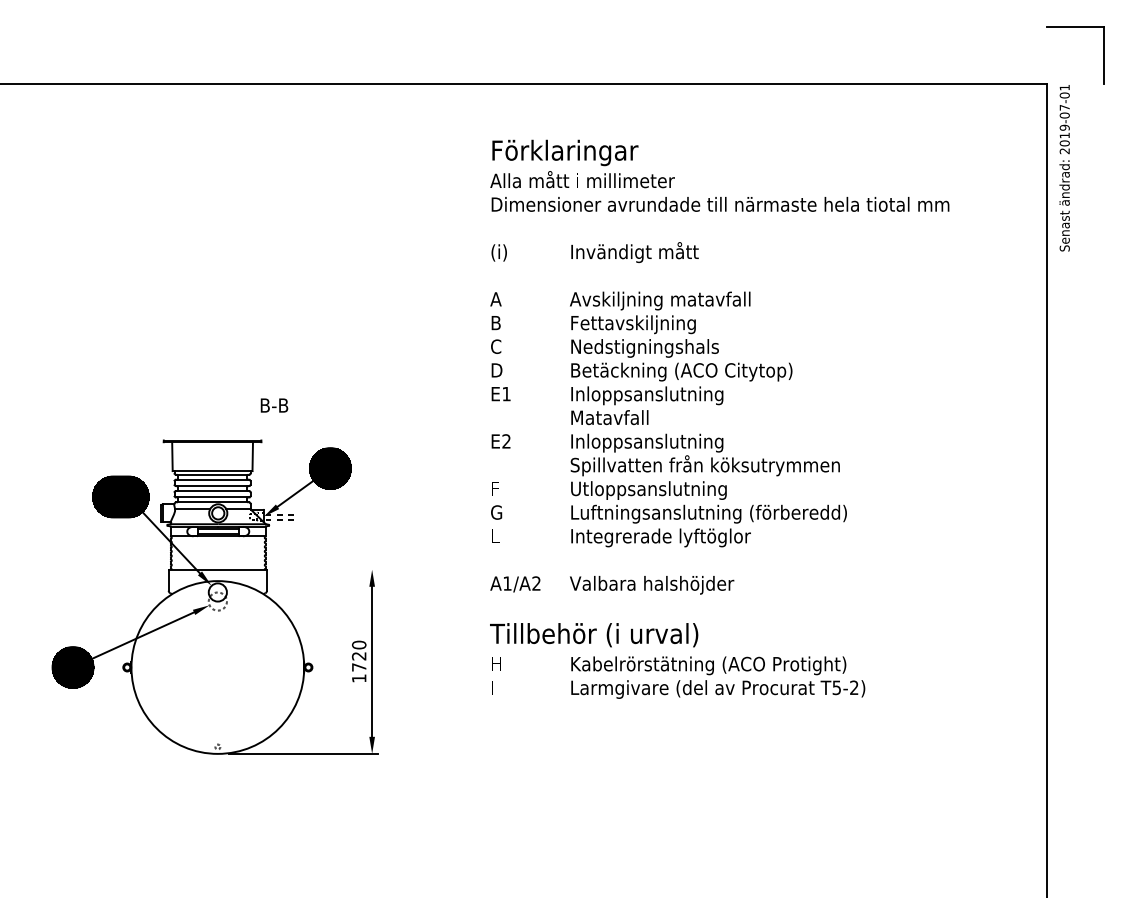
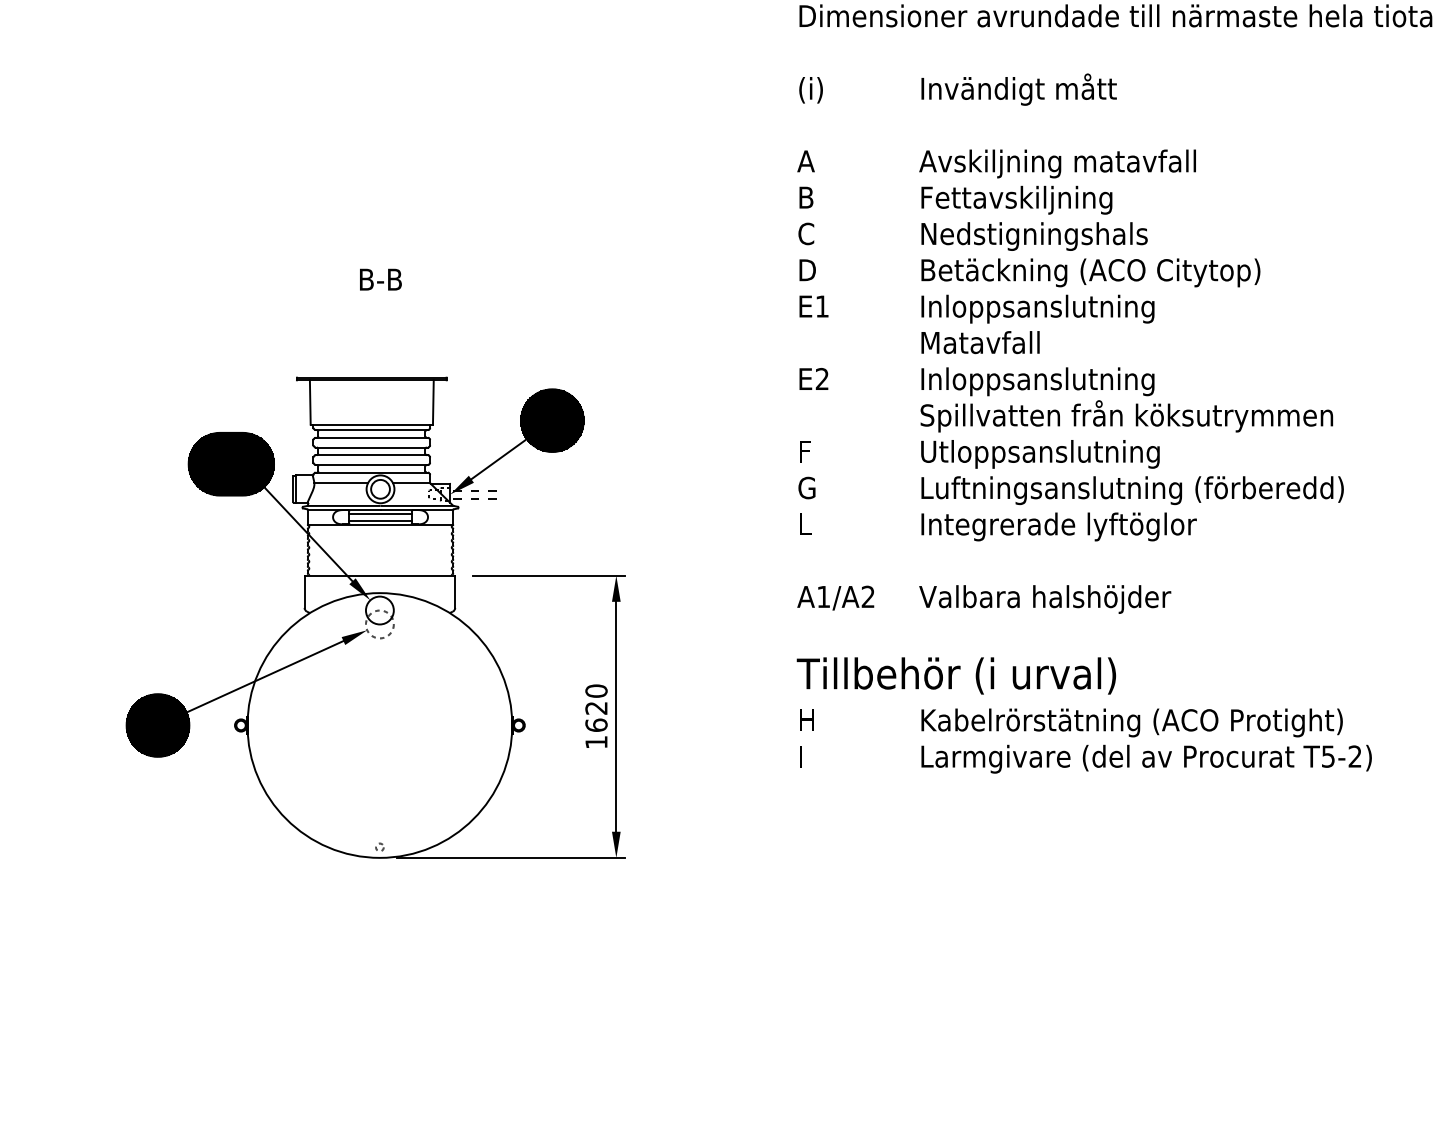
text: (274, 405) -> (380, 279), moved
line: (327, 569) -> (547, 575), added
text: (358, 667) -> (595, 725), 1720 -> 1620

